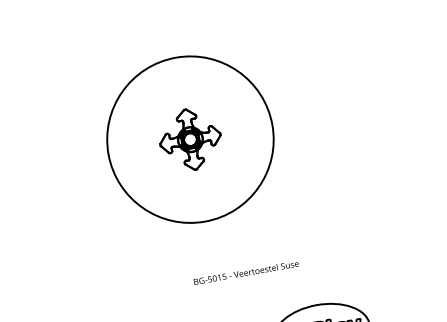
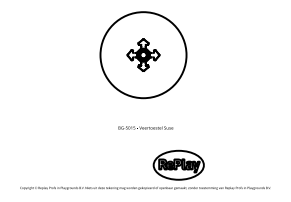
part: (190, 140) -> (143, 55), moved

